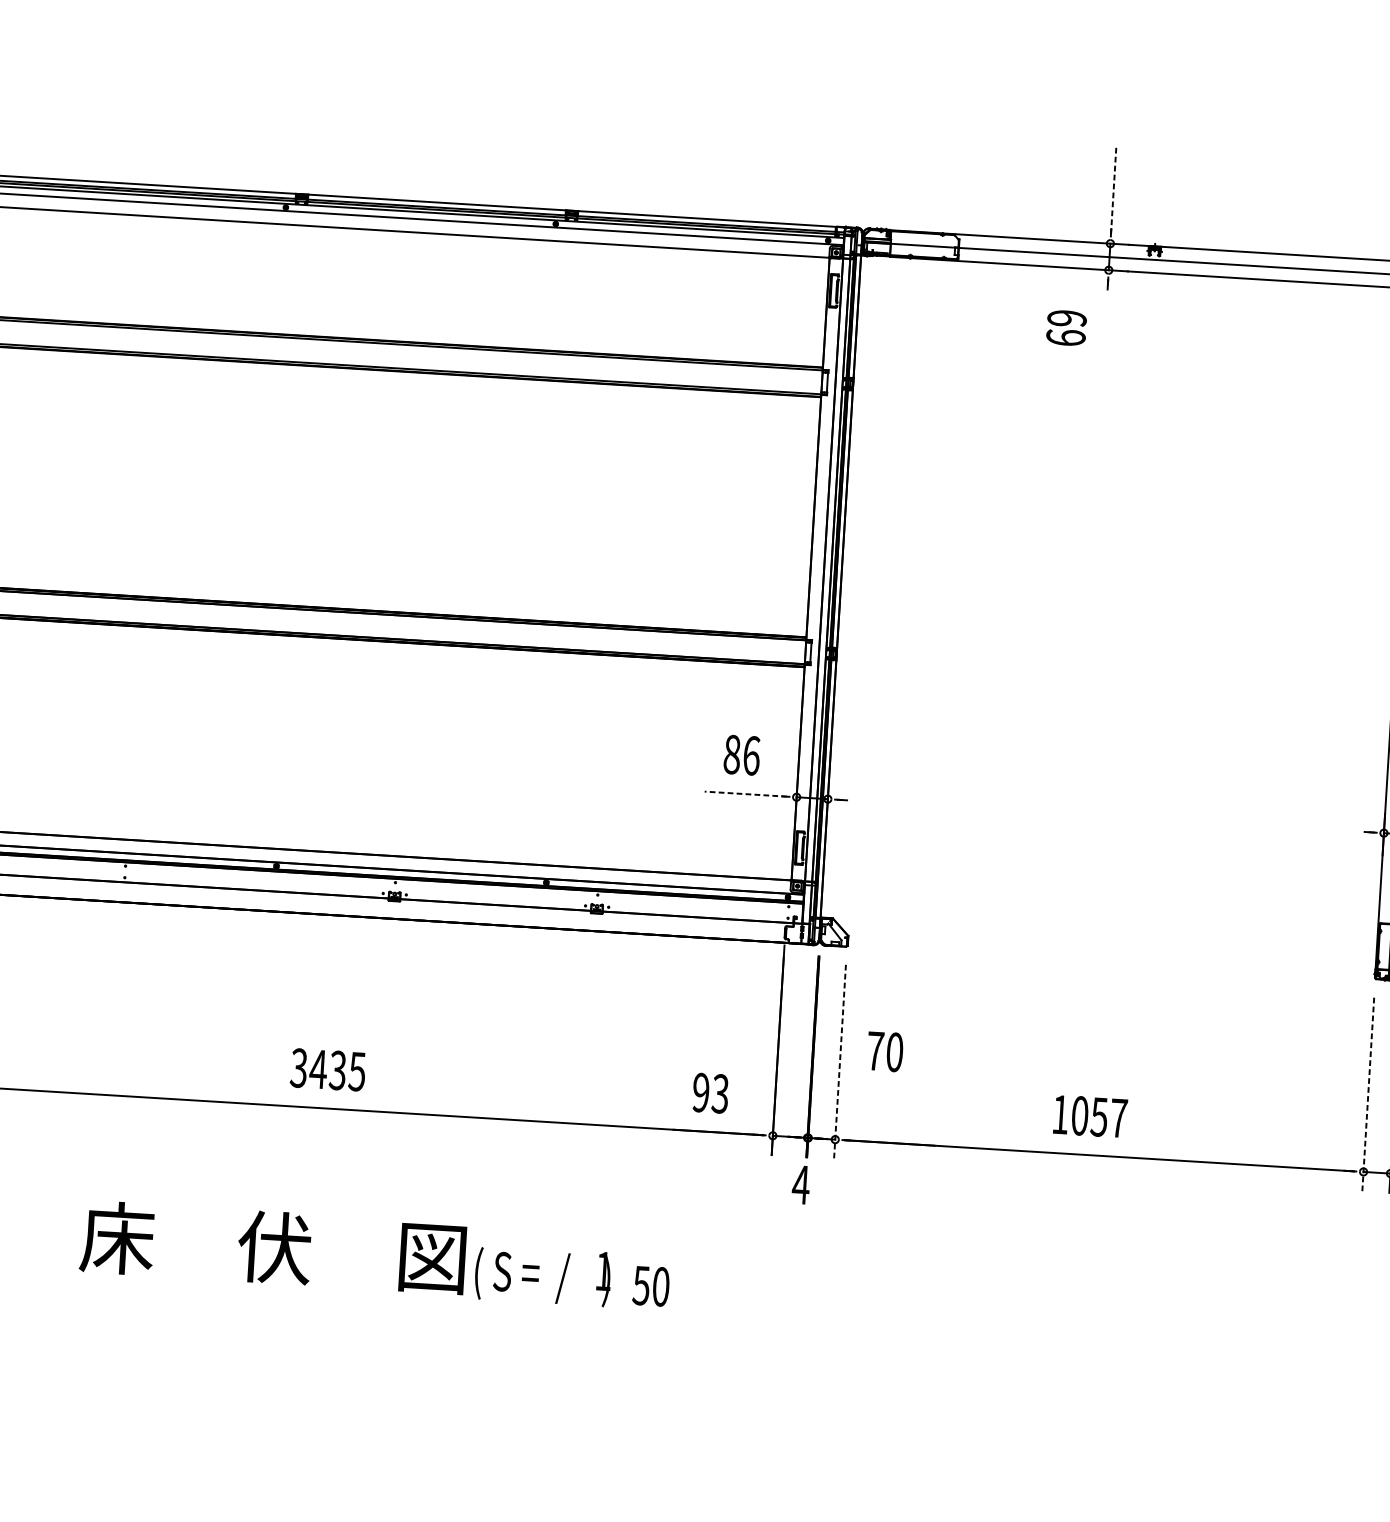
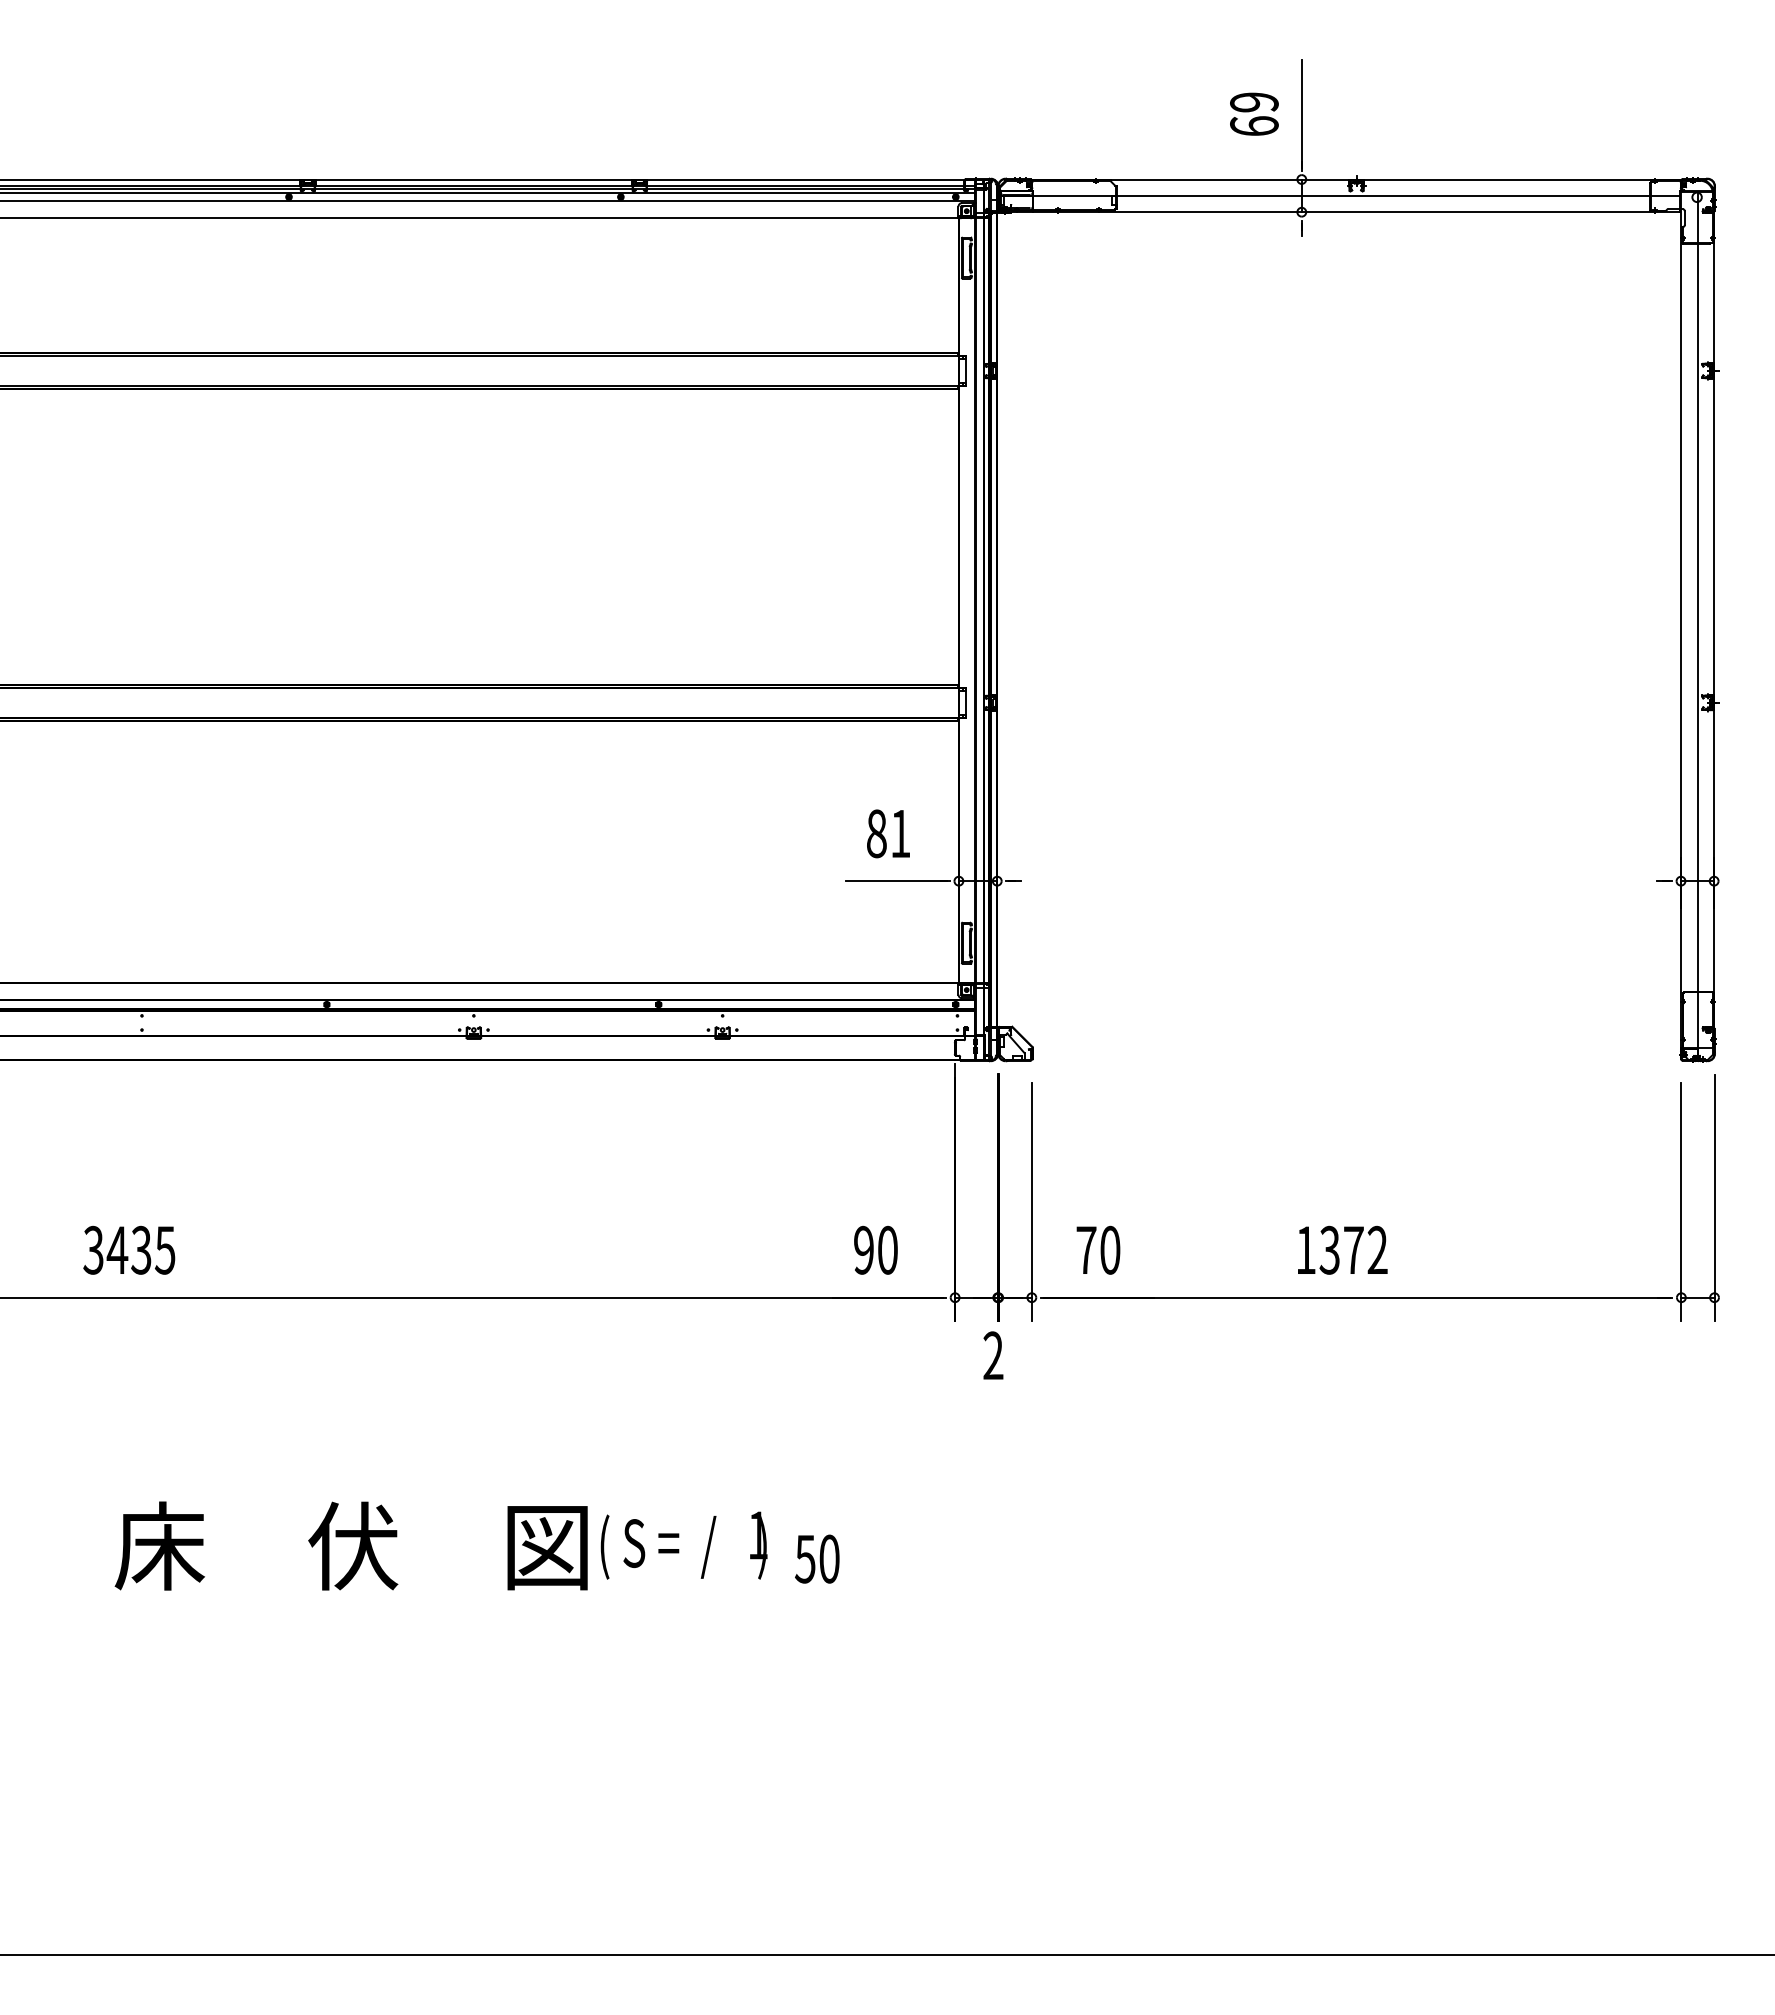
line: (1113, 190) -> (1301, 114), dashed -> solid
text: (1066, 327) -> (1254, 113), moved
text: (751, 755) -> (900, 833), 86 -> 81
line: (745, 794) -> (896, 881), dashed -> solid
text: (885, 1051) -> (1098, 1249), moved
line: (839, 1062) -> (1031, 1202), dashed -> solid
text: (328, 1069) -> (129, 1249), moved
text: (720, 1094) -> (887, 1250), 93 -> 90
line: (1368, 1094) -> (1681, 1202), dashed -> solid
text: (1099, 1116) -> (1353, 1249), 1057 -> 1372
text: (801, 1184) -> (993, 1355), 4 -> 2
text: (272, 1247) -> (350, 1545), moved
text: (542, 1275) -> (683, 1545), moved
text: (651, 1285) -> (817, 1558), moved

